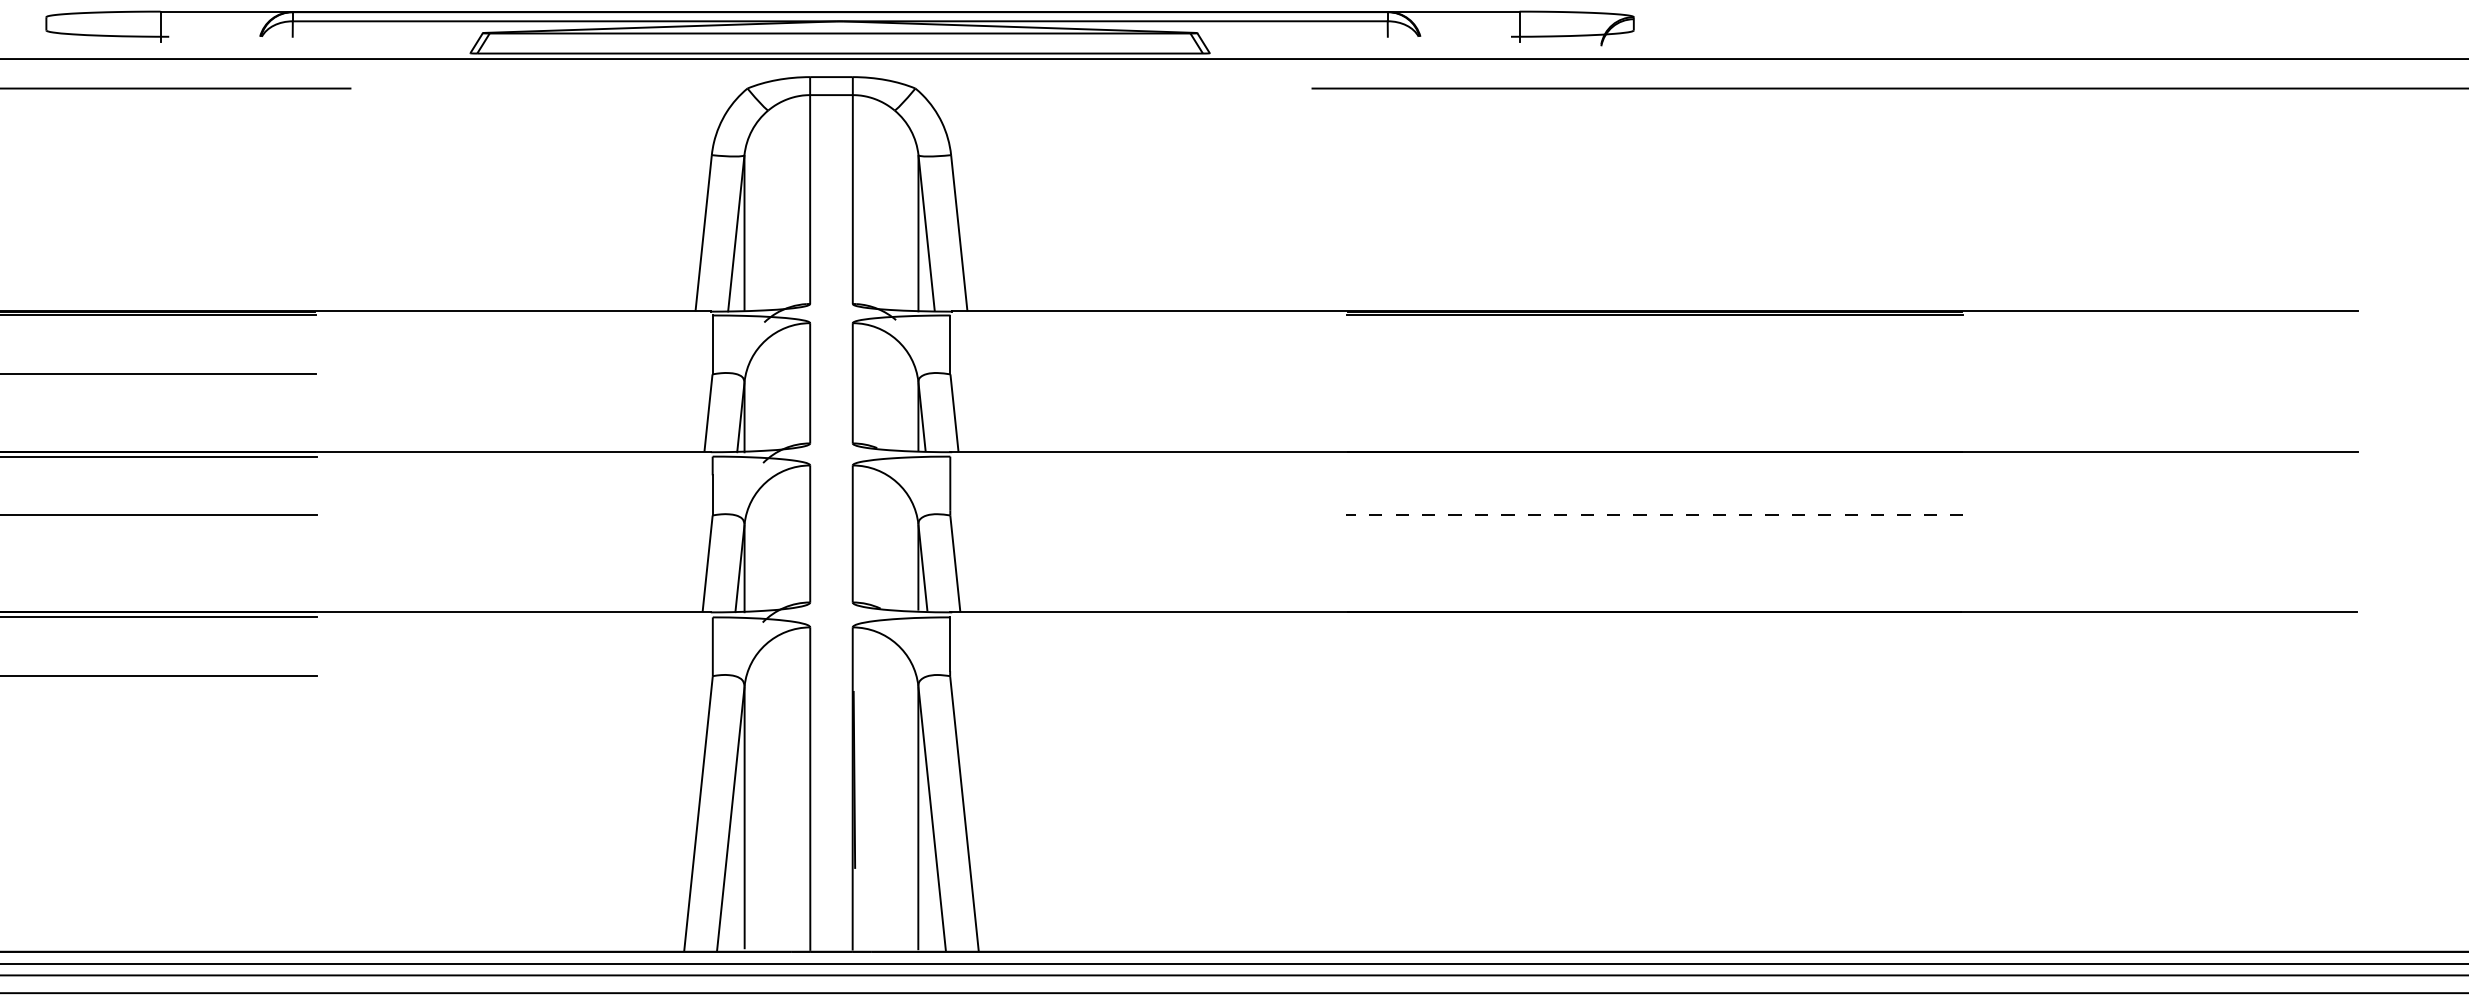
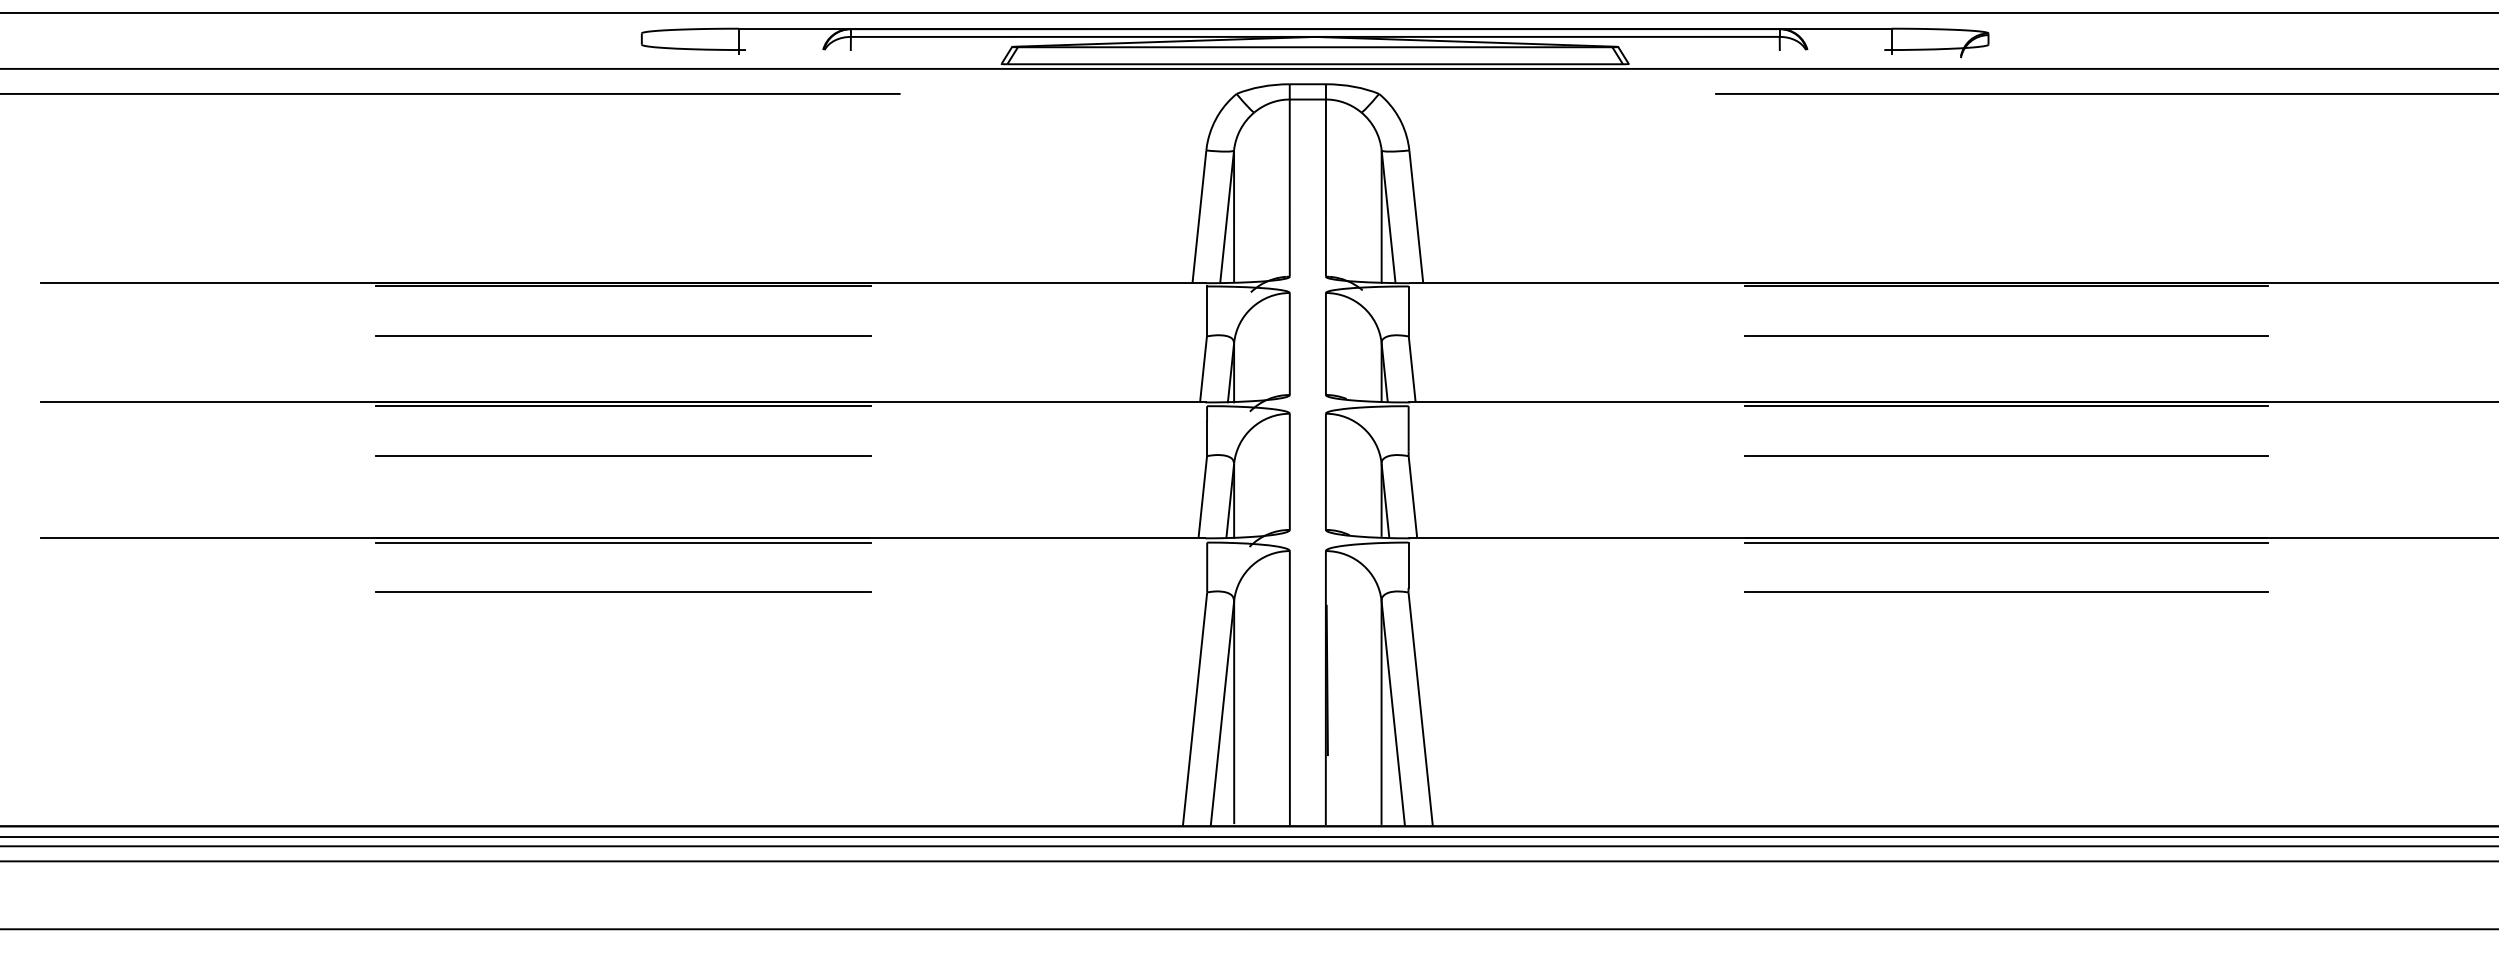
line: (1653, 374) -> (2005, 336), added
line: (1655, 456) -> (2006, 406), added
line: (1655, 515) -> (2006, 456), dashed -> solid
line: (1655, 617) -> (2006, 542), added
line: (1655, 676) -> (2006, 592), added

